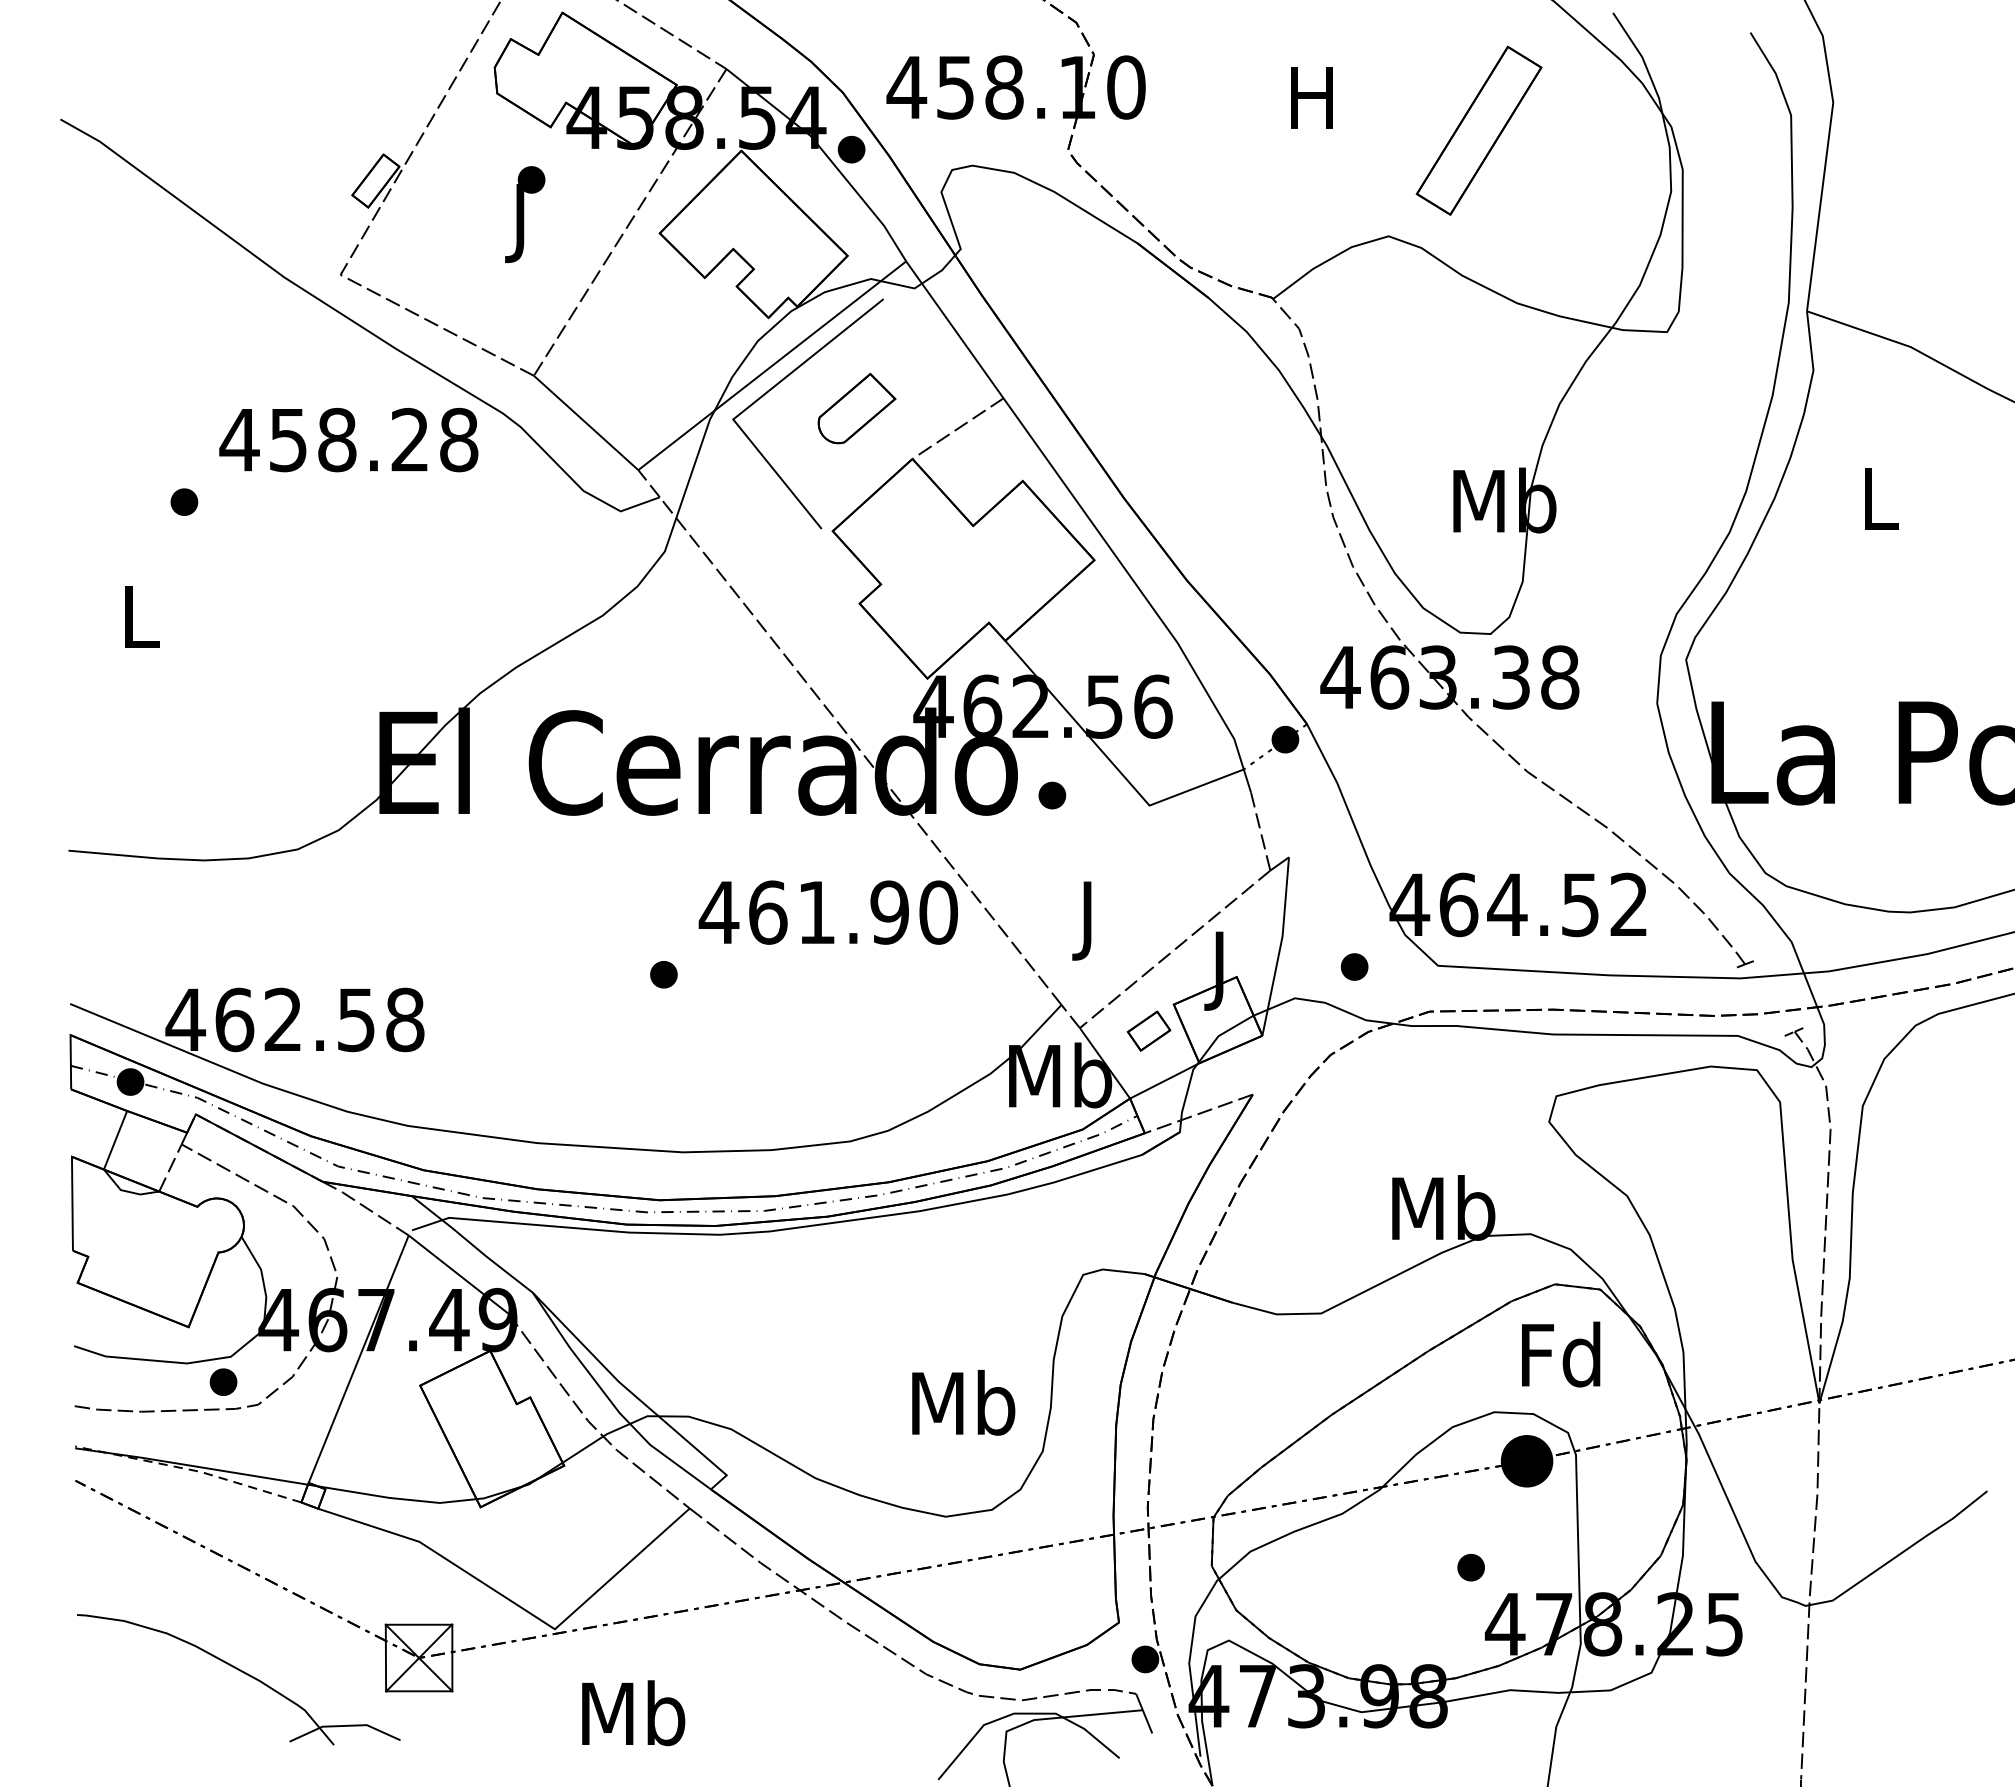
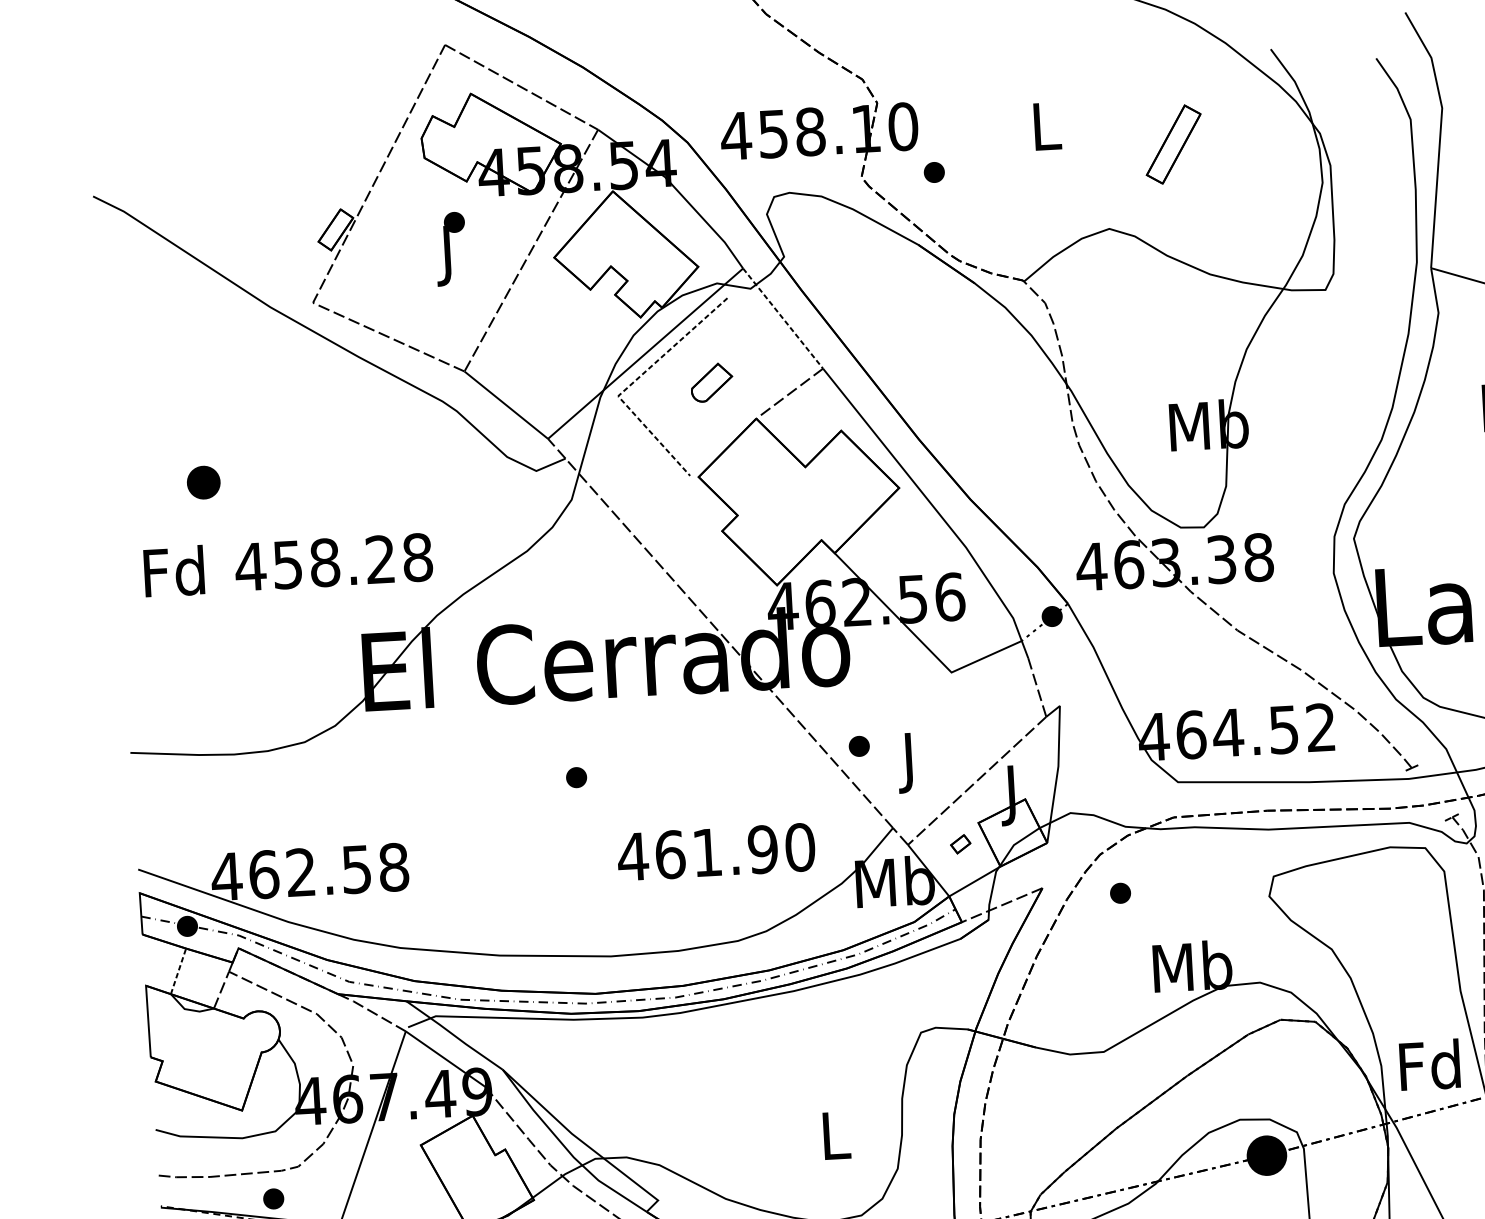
text: (1311, 97) -> (1044, 126), H -> L
part: (1478, 130) -> (1173, 144), size x0.6
part: (851, 149) -> (934, 172), moved
line: (955, 330) -> (783, 319), solid -> dashed
line: (752, 403) -> (632, 383), solid -> dashed
part: (856, 408) -> (711, 382), size x0.7
text: (348, 439) -> (333, 561), moved
part: (184, 501) -> (203, 482), size x1.6
text: (139, 616) -> (174, 571), L -> Fd
part: (1052, 795) -> (859, 746), moved
text: (827, 912) -> (715, 852), moved
part: (1354, 966) -> (1120, 892), moved
part: (663, 974) -> (576, 777), moved
part: (1148, 1030) -> (960, 843), size x0.6
line: (115, 1140) -> (178, 971), solid -> dashed
text: (1561, 1354) -> (1430, 1065), moved
part: (223, 1381) -> (273, 1198), moved
text: (963, 1402) -> (835, 1134), Mb -> L

